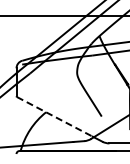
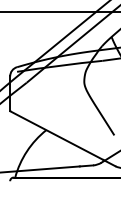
line: (54, 116) -> (56, 135), dashed -> solid

